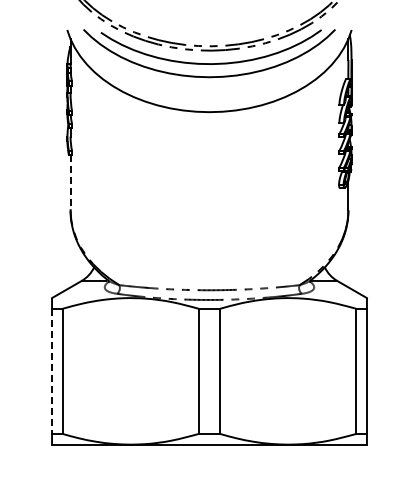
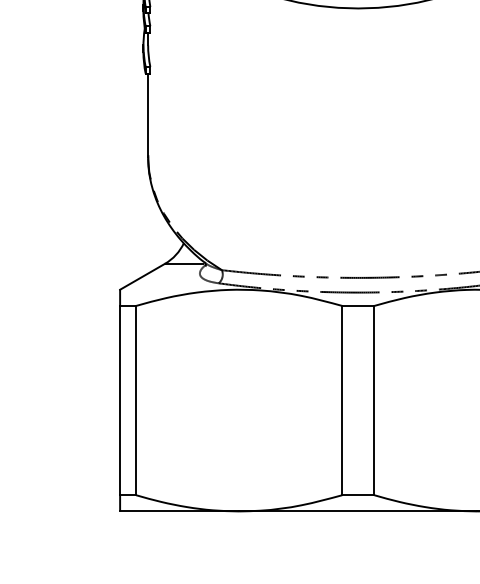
line: (70, 182) -> (148, 114), dashed -> solid
line: (52, 371) -> (120, 400), dashed -> solid

